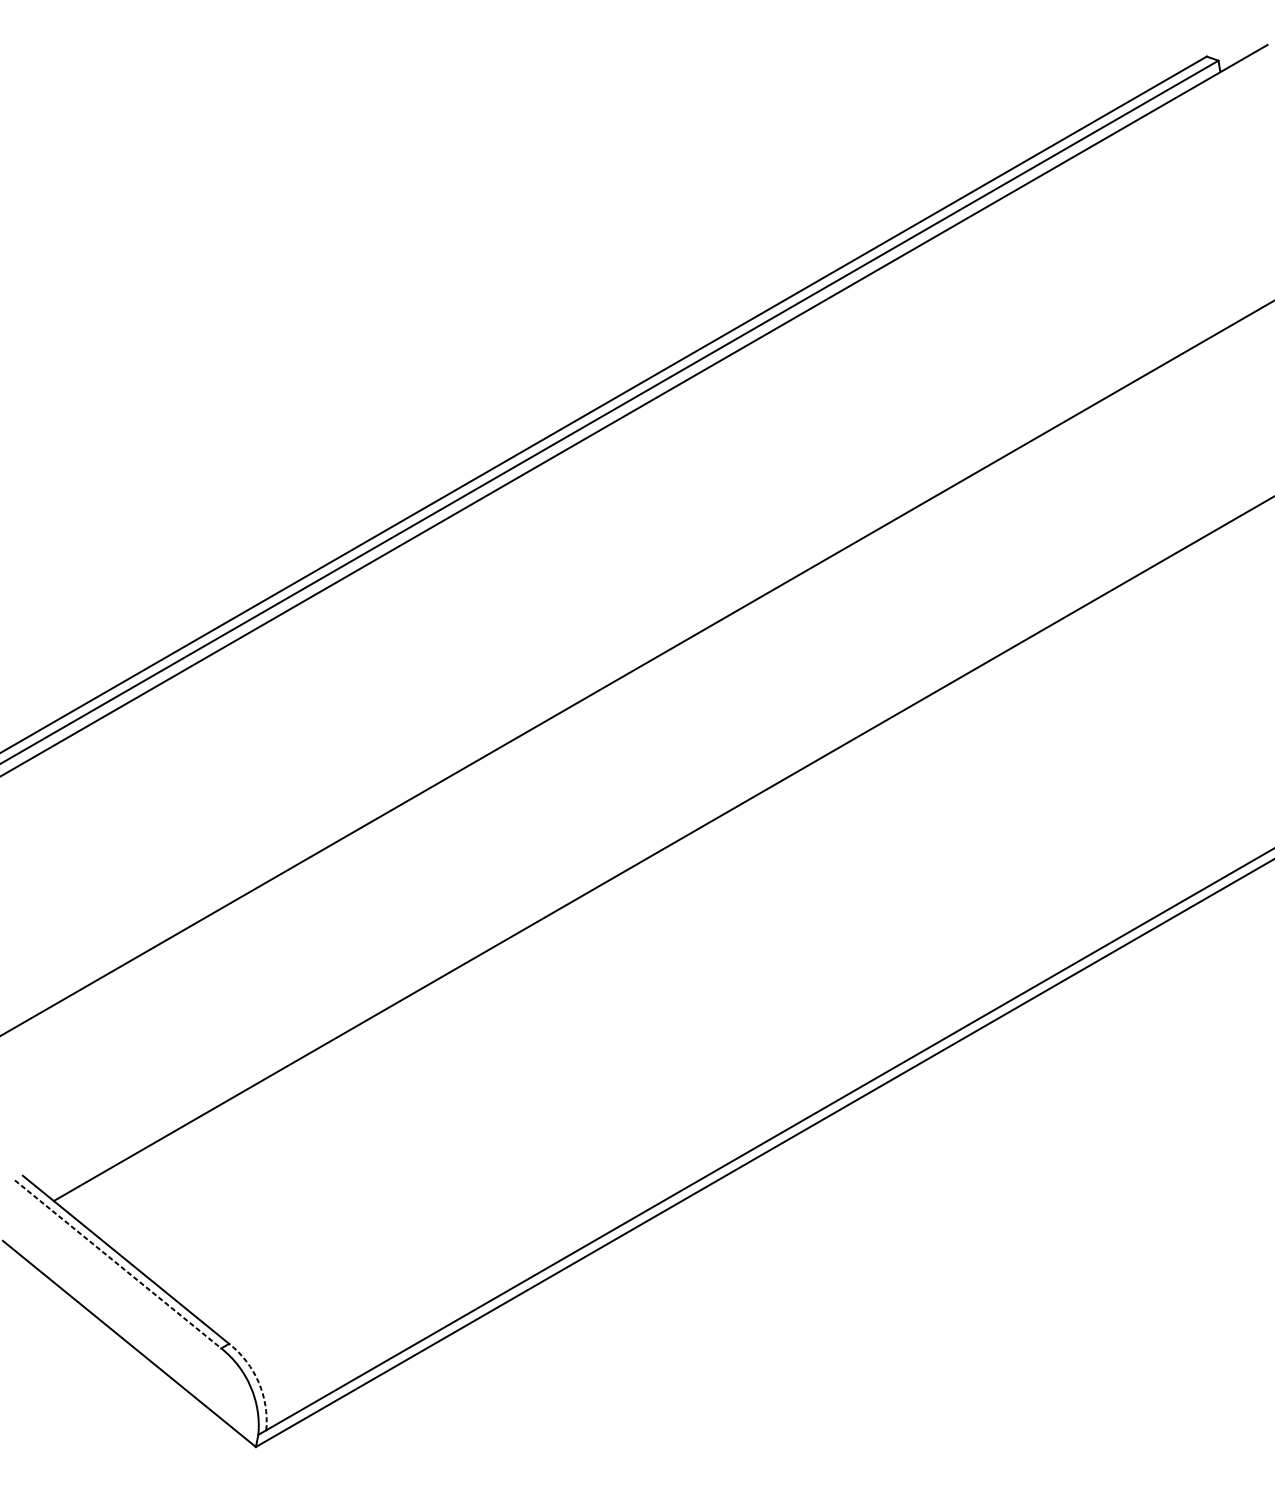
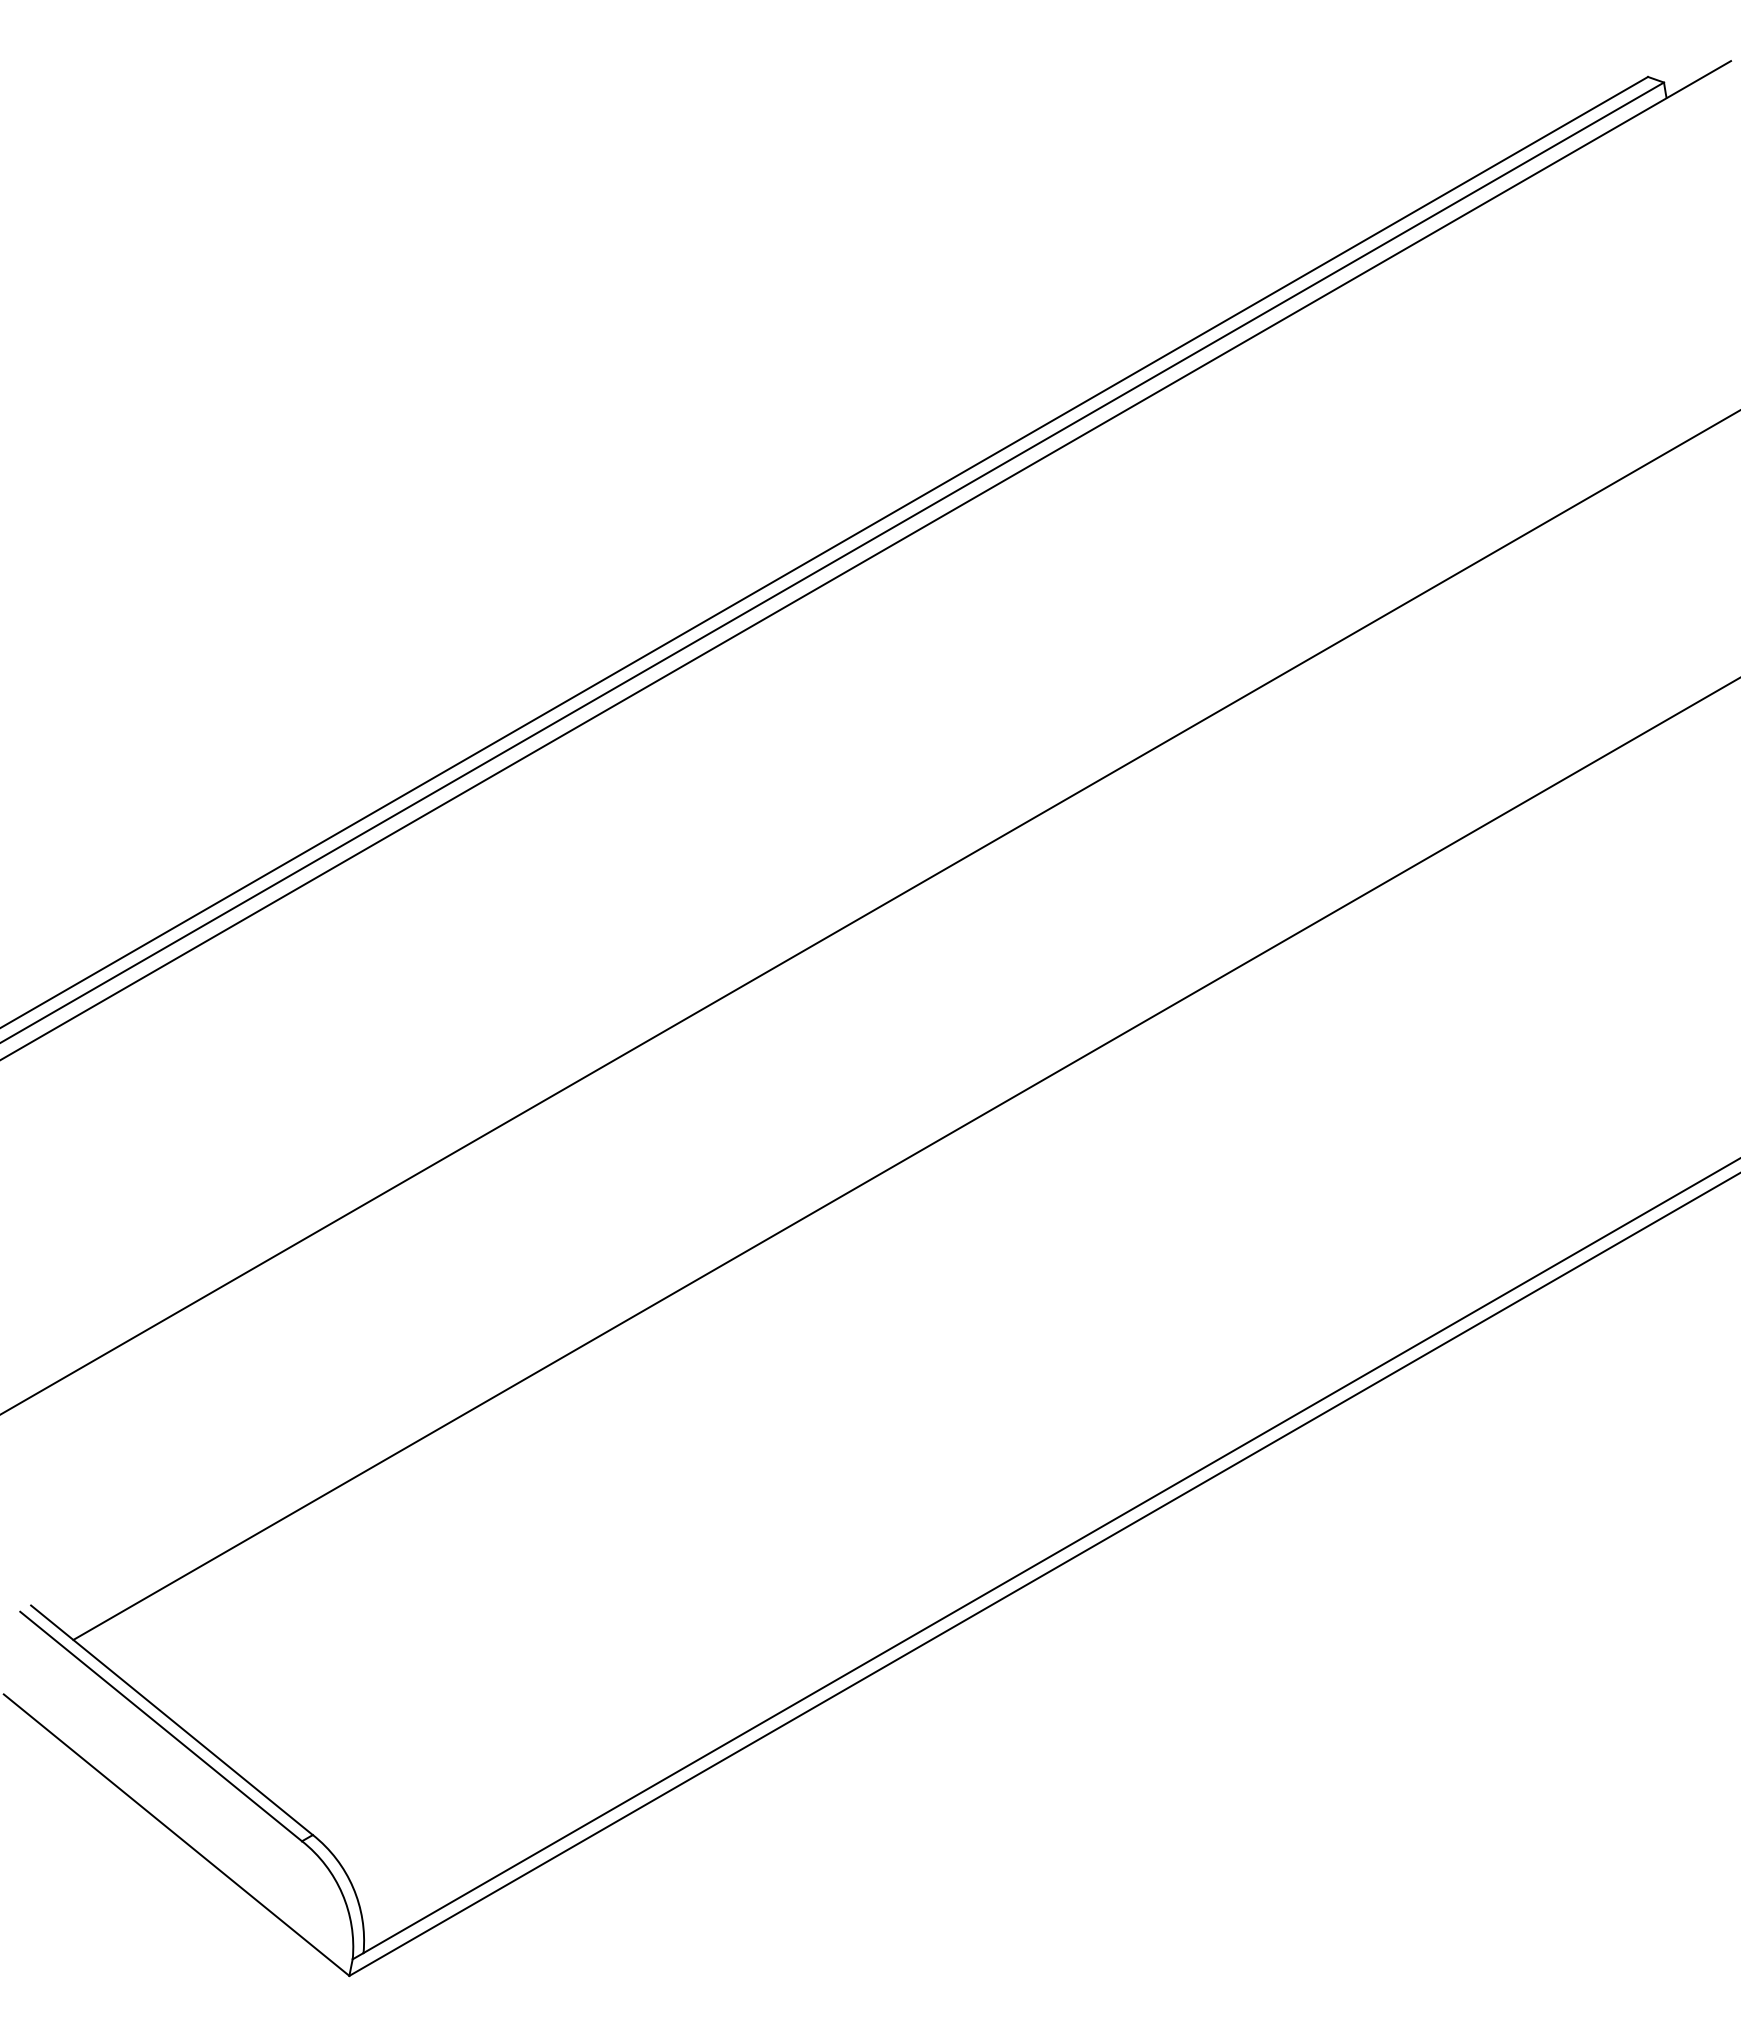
line: (118, 1264) -> (161, 1726), dashed -> solid
arc: (258, 1382) -> (353, 1887), dashed -> solid

